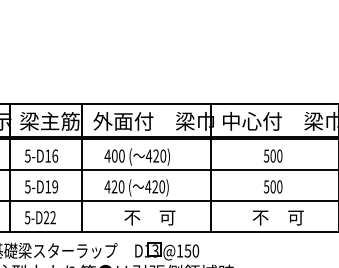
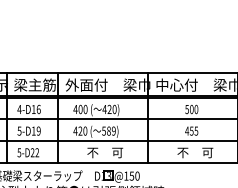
text: (27, 156) -> (19, 109), 5-D16 -> 4-D16
text: (154, 185) -> (108, 130), 420) -> 589)
text: (272, 185) -> (191, 130), 500 -> 455

